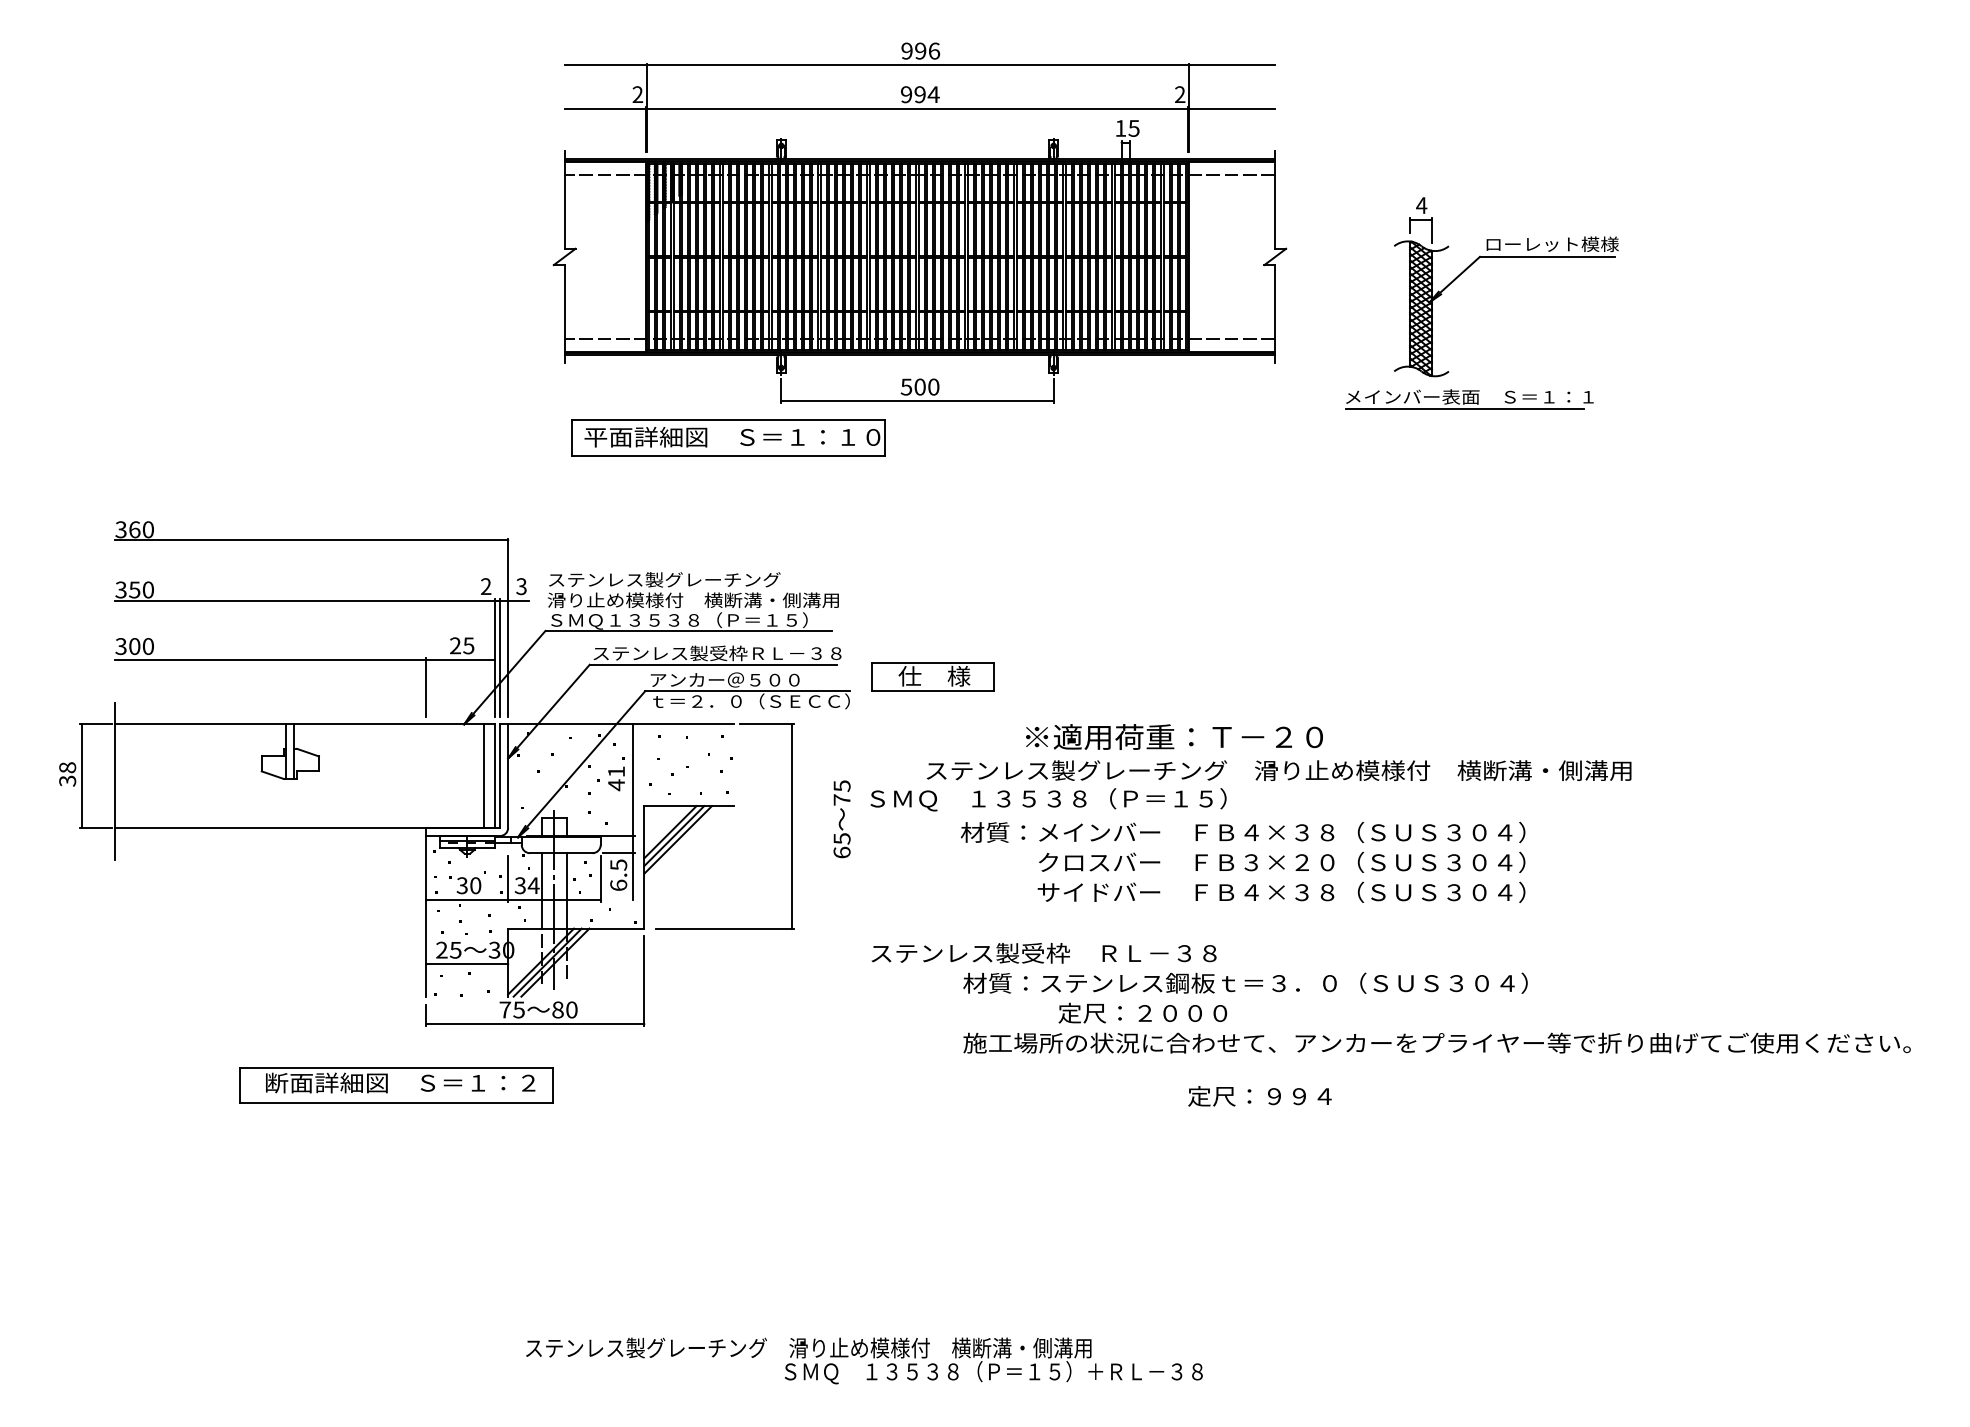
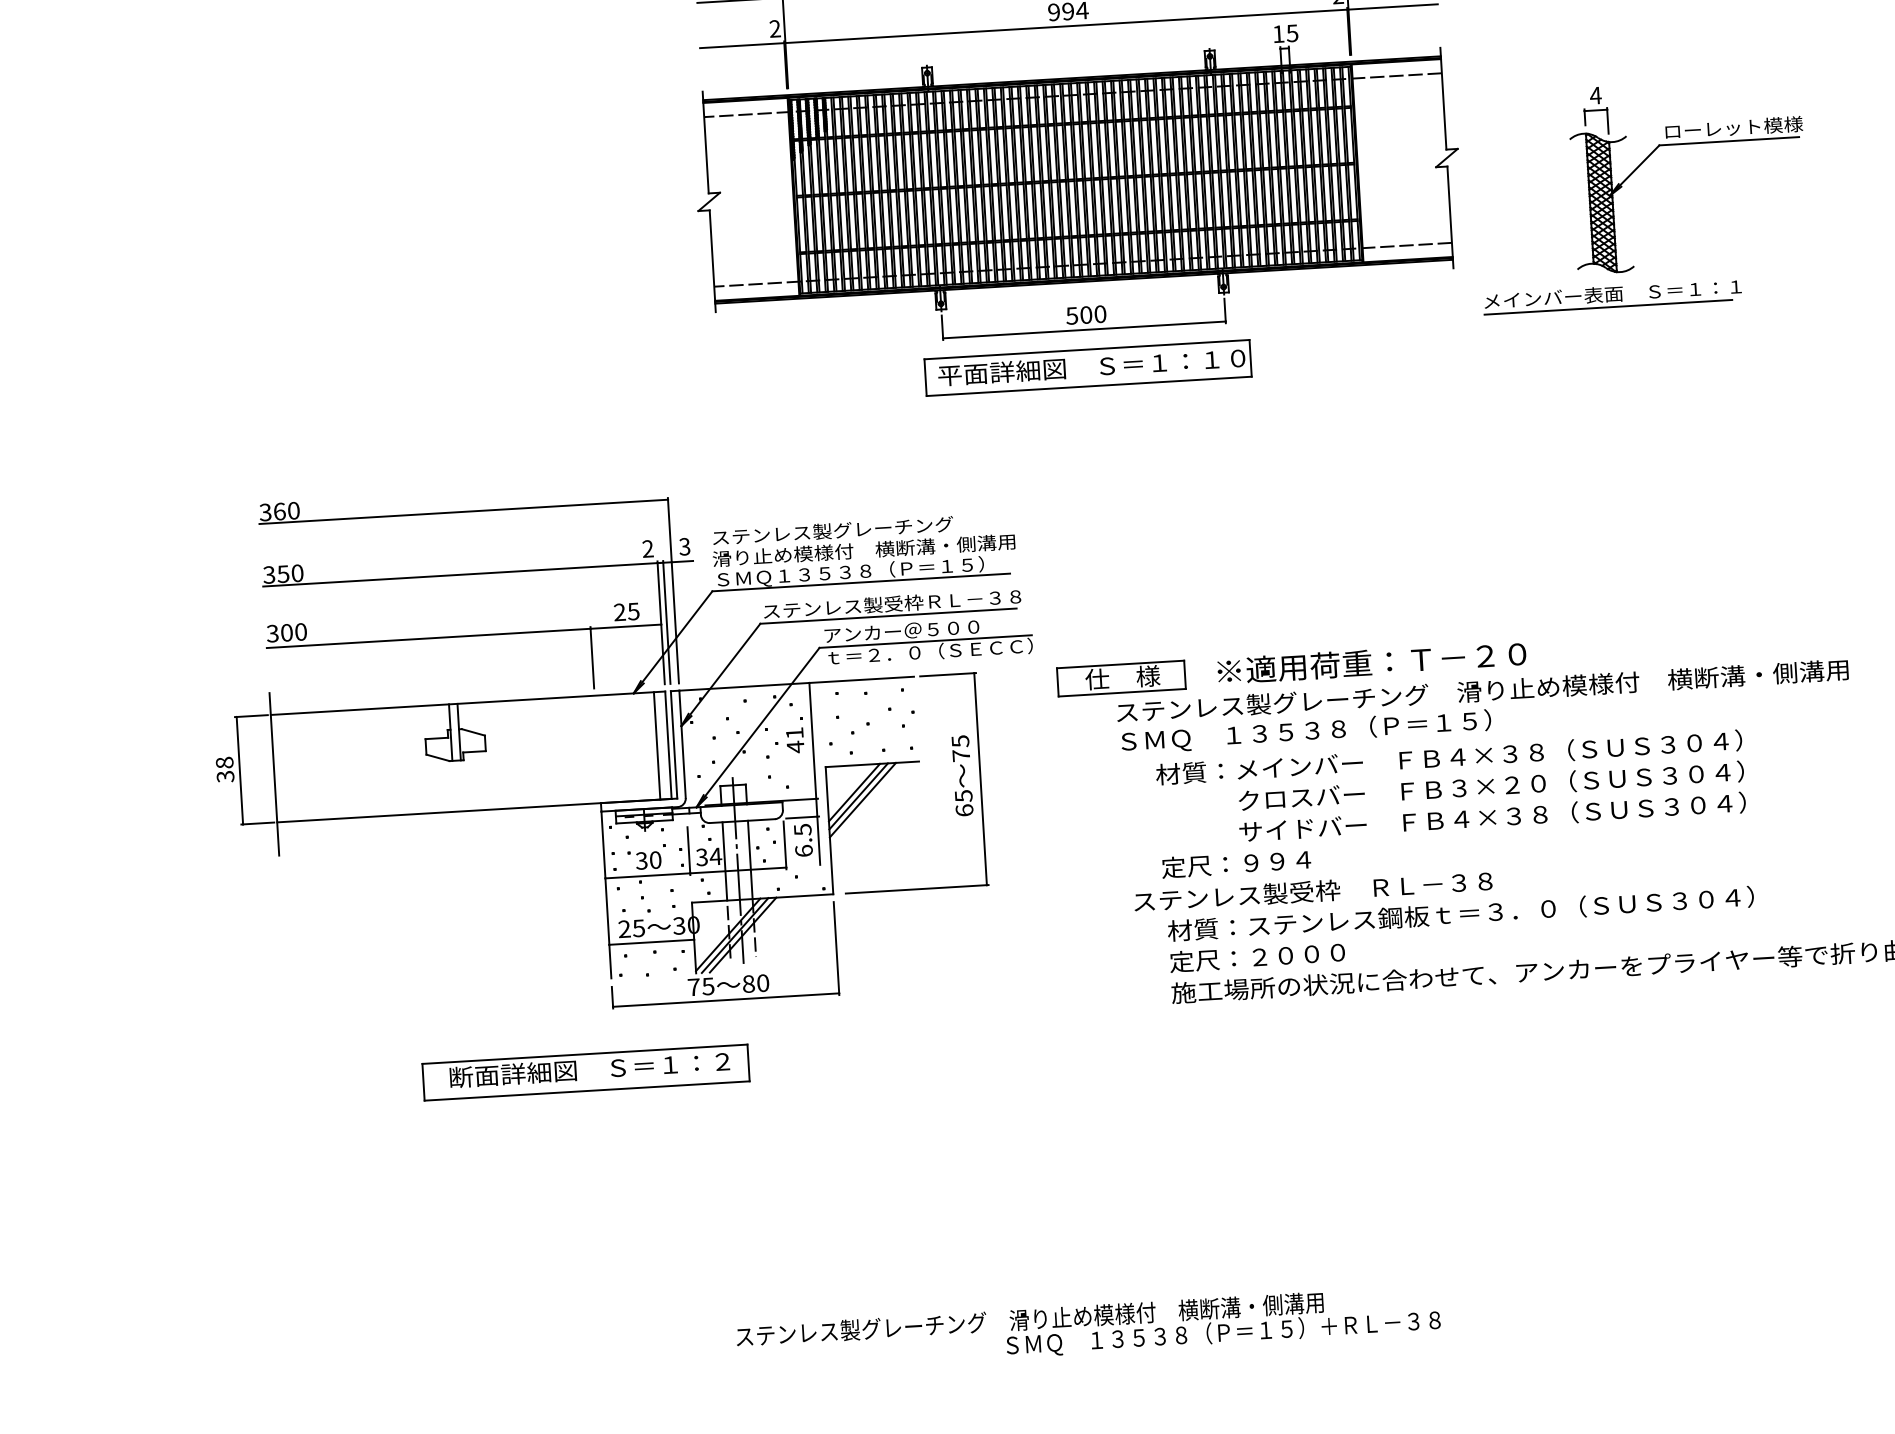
part: (1469, 399) -> (1612, 296), moved
part: (728, 437) -> (1087, 367), moved
part: (932, 676) -> (1120, 678), moved
text: (1048, 799) -> (1306, 731), moved
text: (841, 819) -> (961, 776), moved
text: (1043, 953) -> (1312, 891), moved
text: (1142, 1012) -> (1257, 956), moved
text: (1259, 1096) -> (1235, 863), moved

